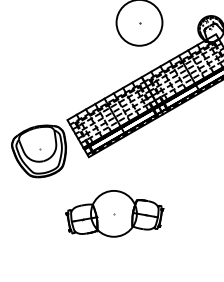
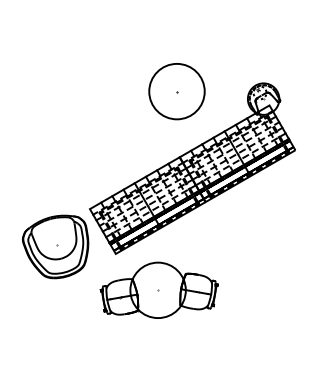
part: (114, 213) -> (158, 289), moved

